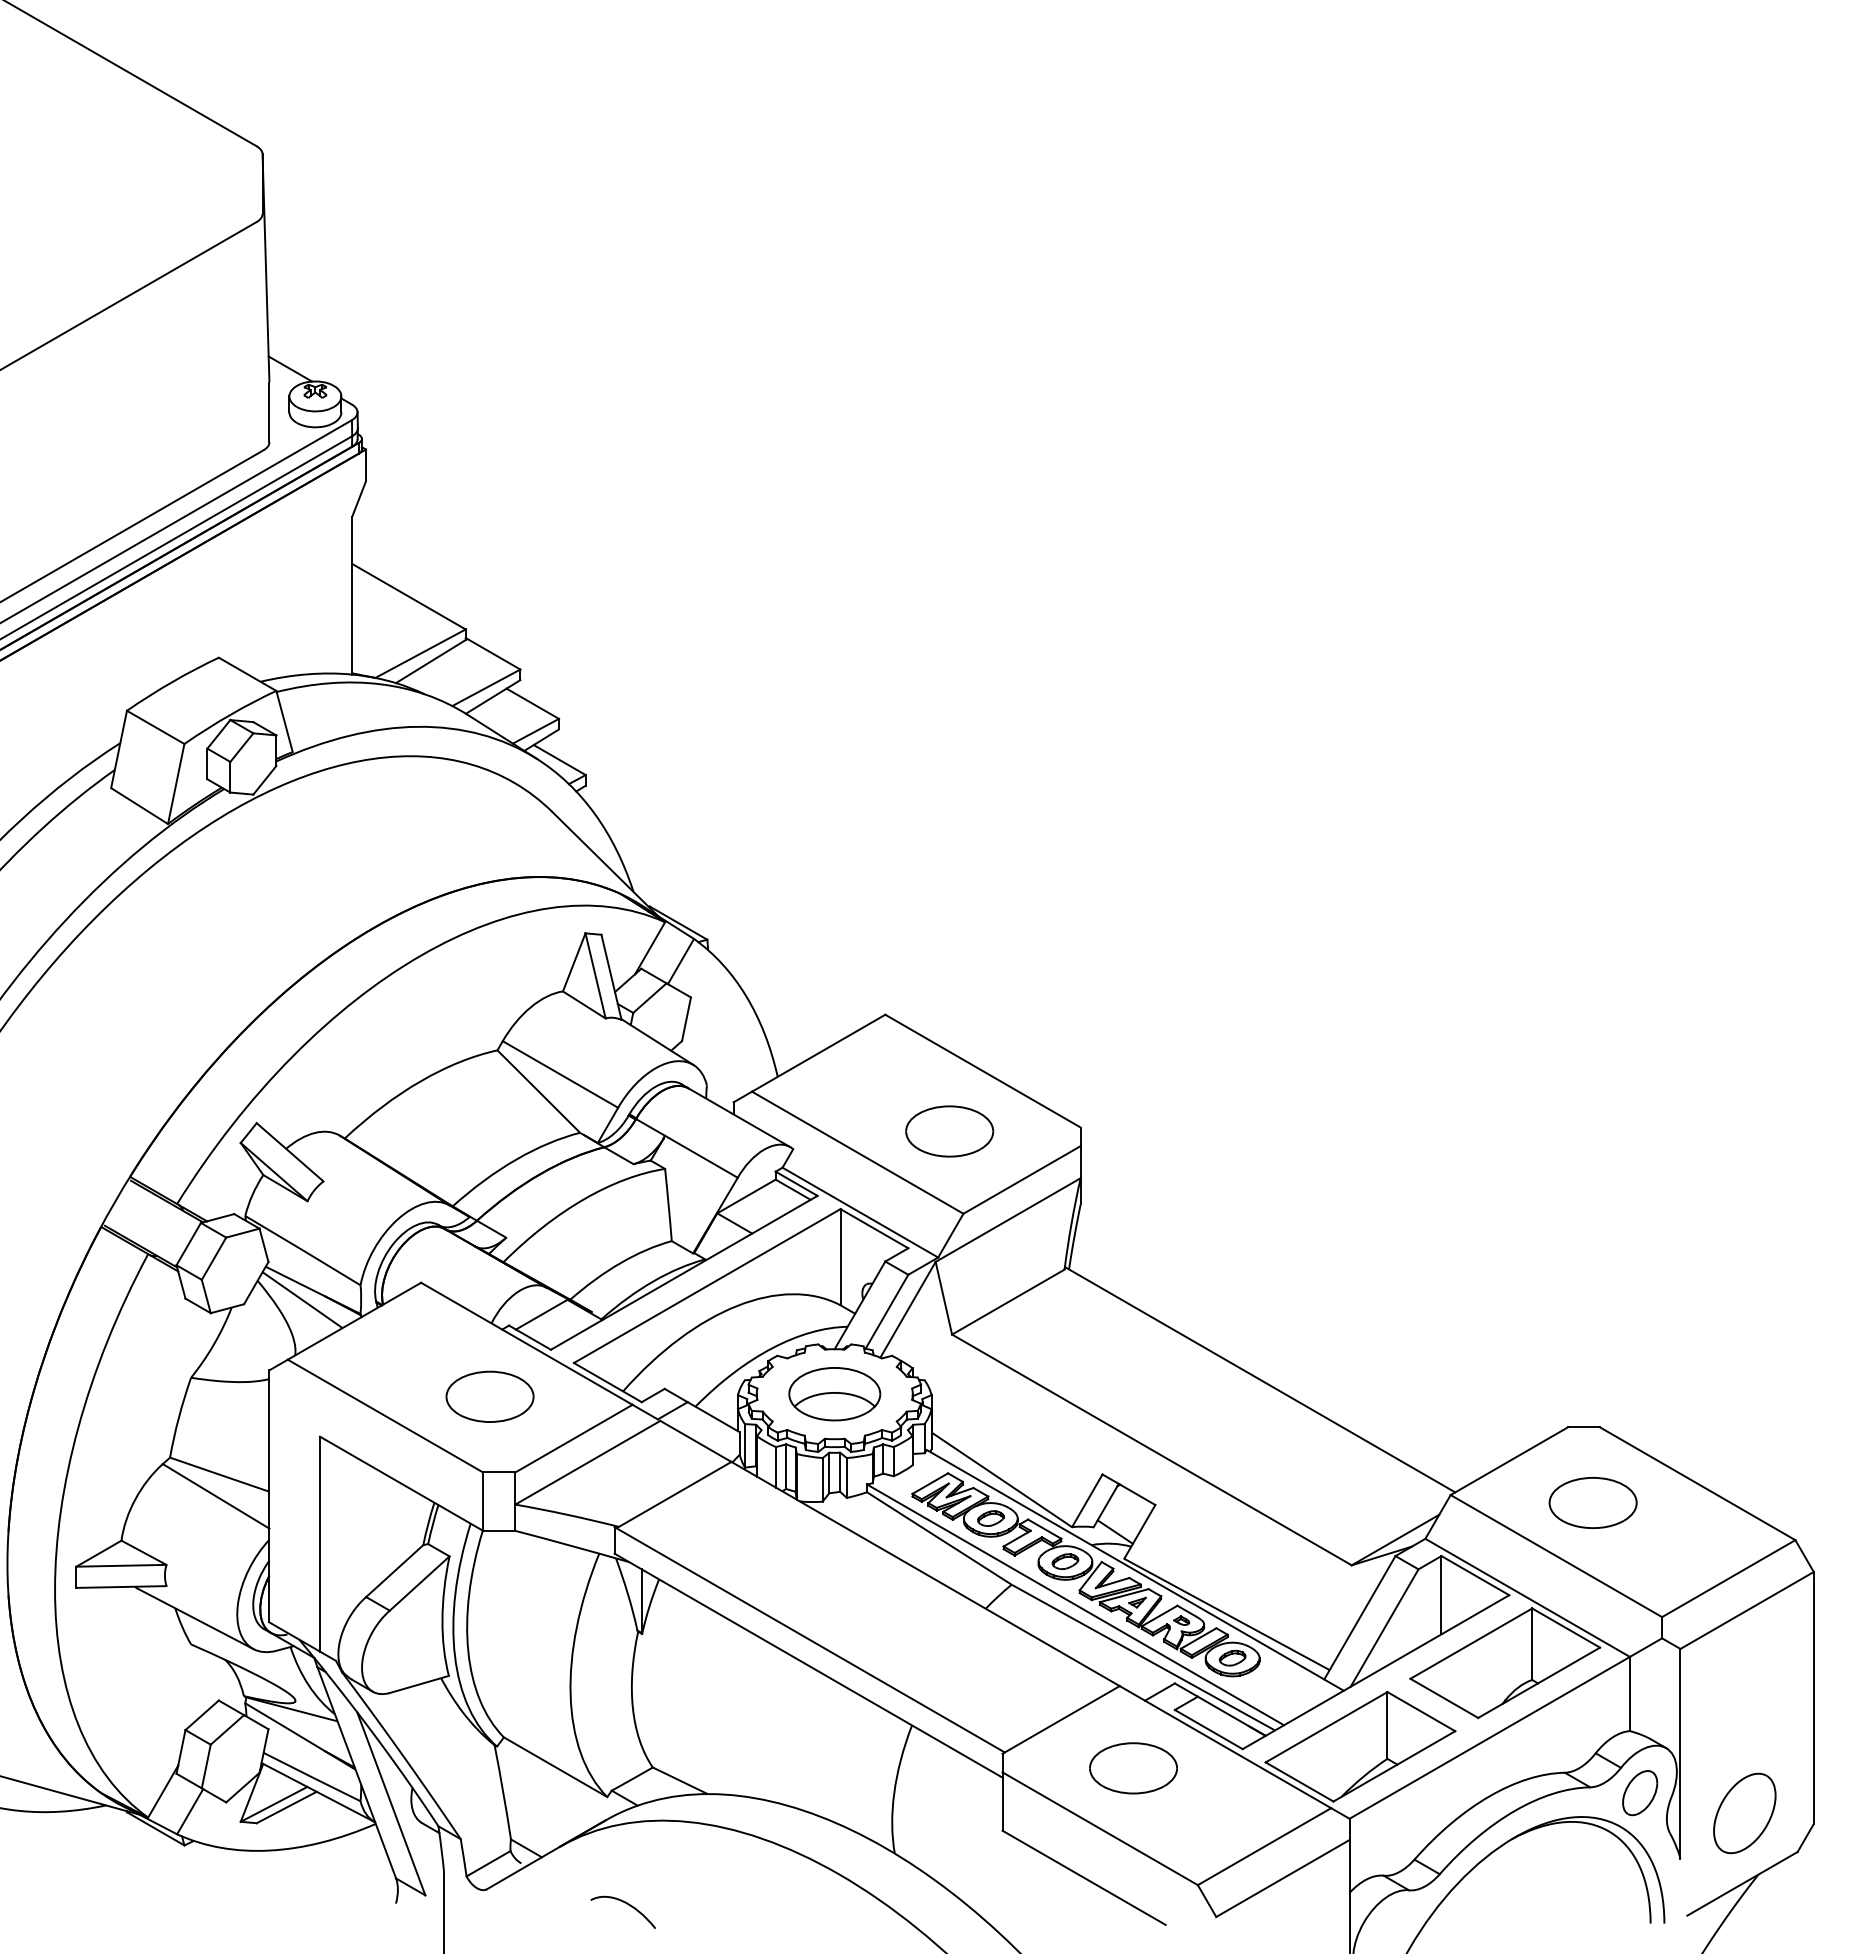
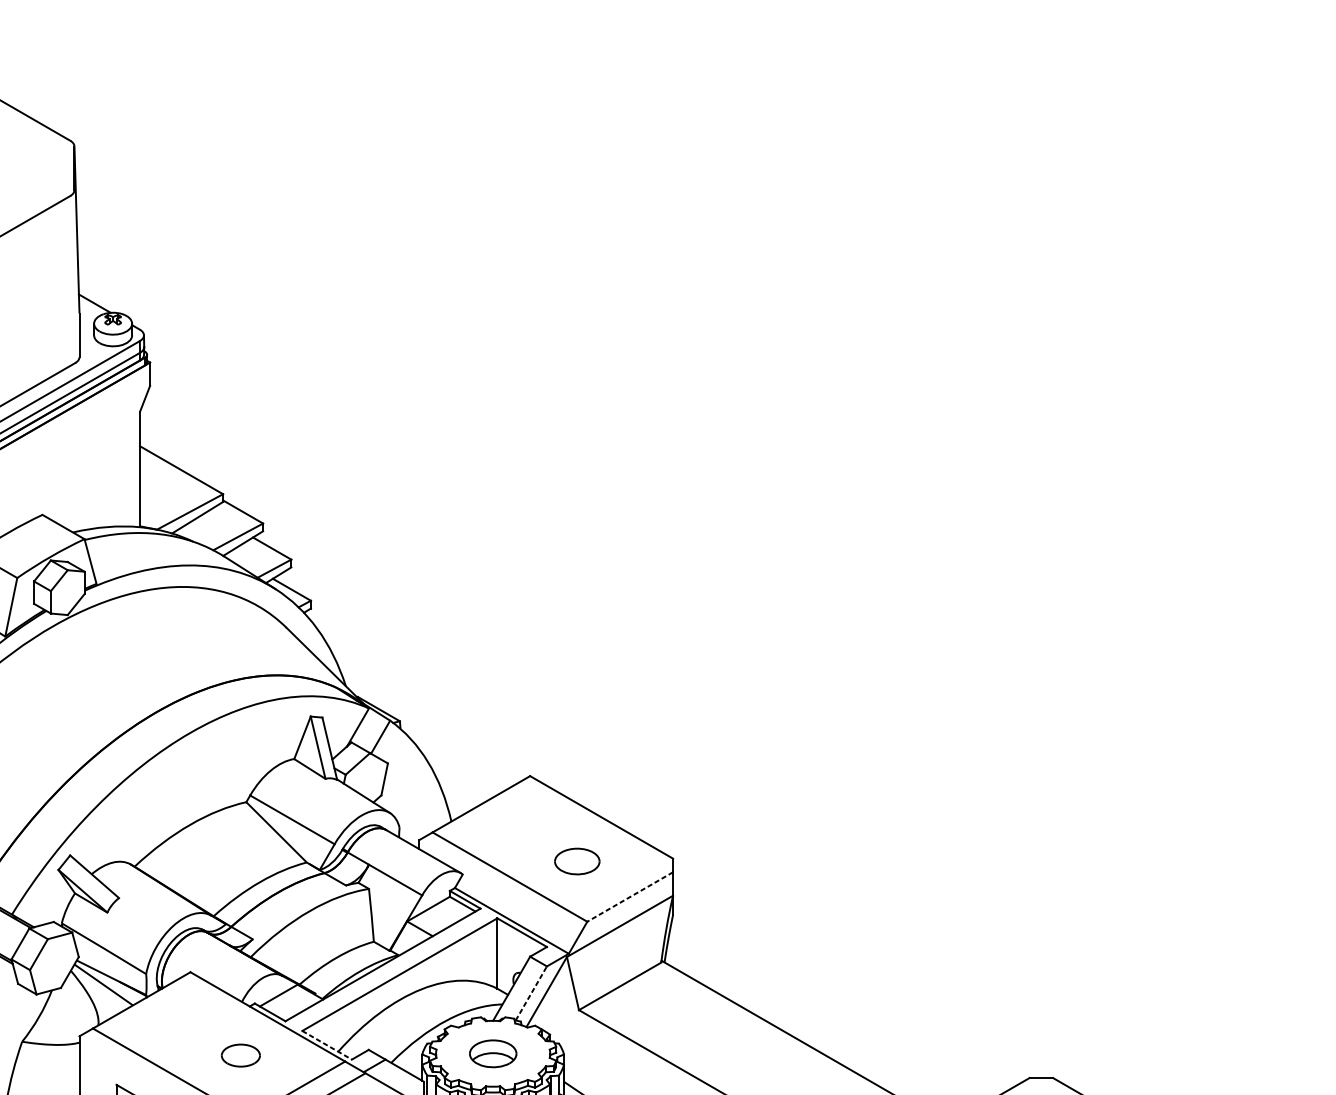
part: (949, 1131) -> (577, 861), size x0.7
line: (1022, 1179) -> (630, 896), solid -> dashed
line: (886, 1311) -> (531, 993), solid -> dashed
line: (608, 1382) -> (327, 1045), solid -> dashed
part: (834, 1394) -> (492, 1053), size x0.7
part: (489, 1396) -> (240, 1055), size x0.6

